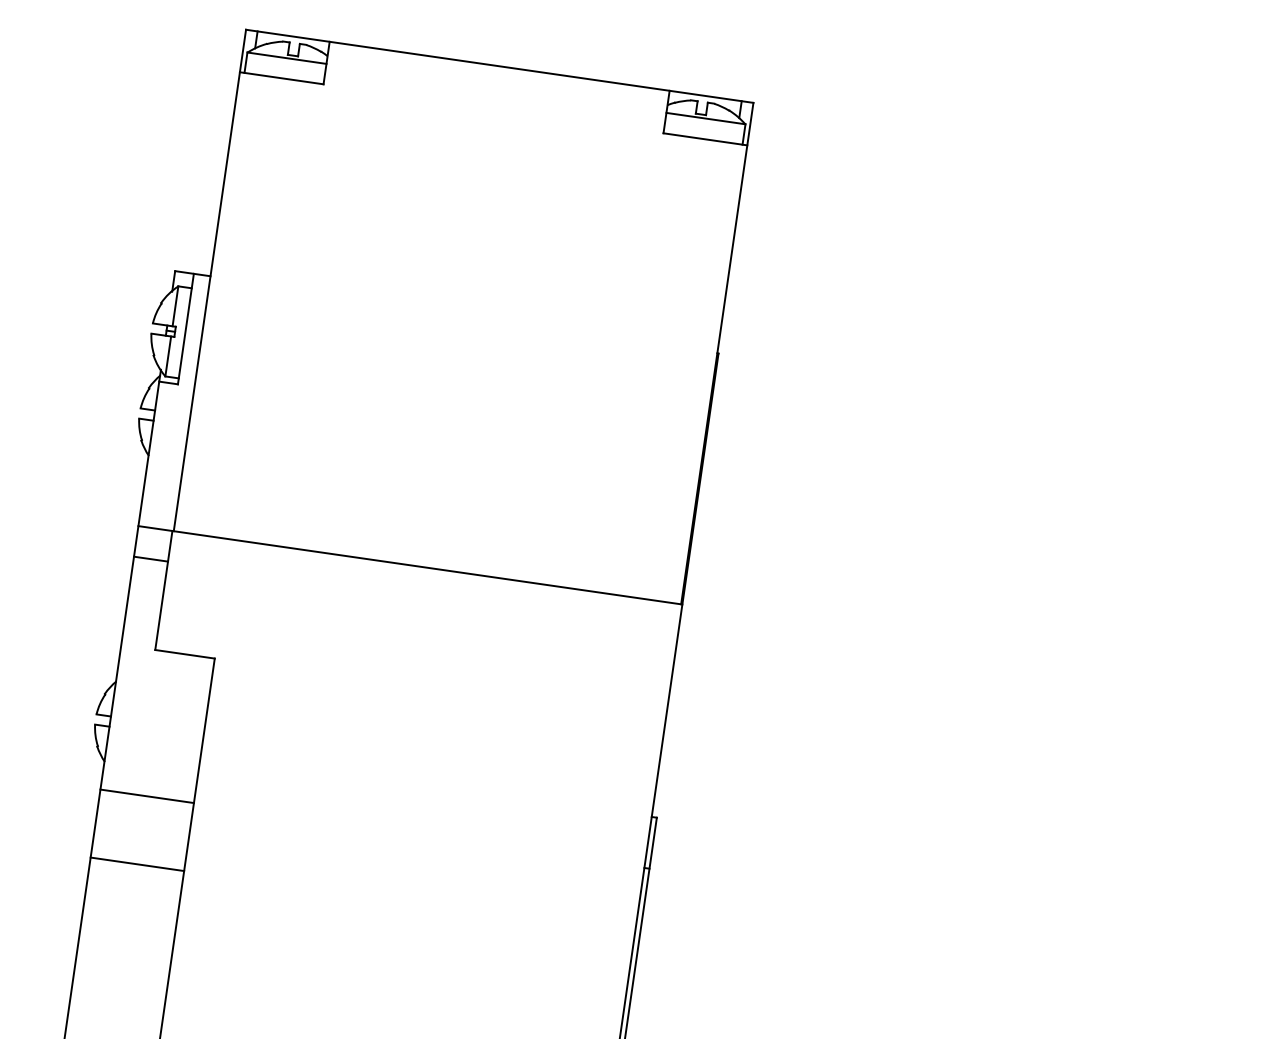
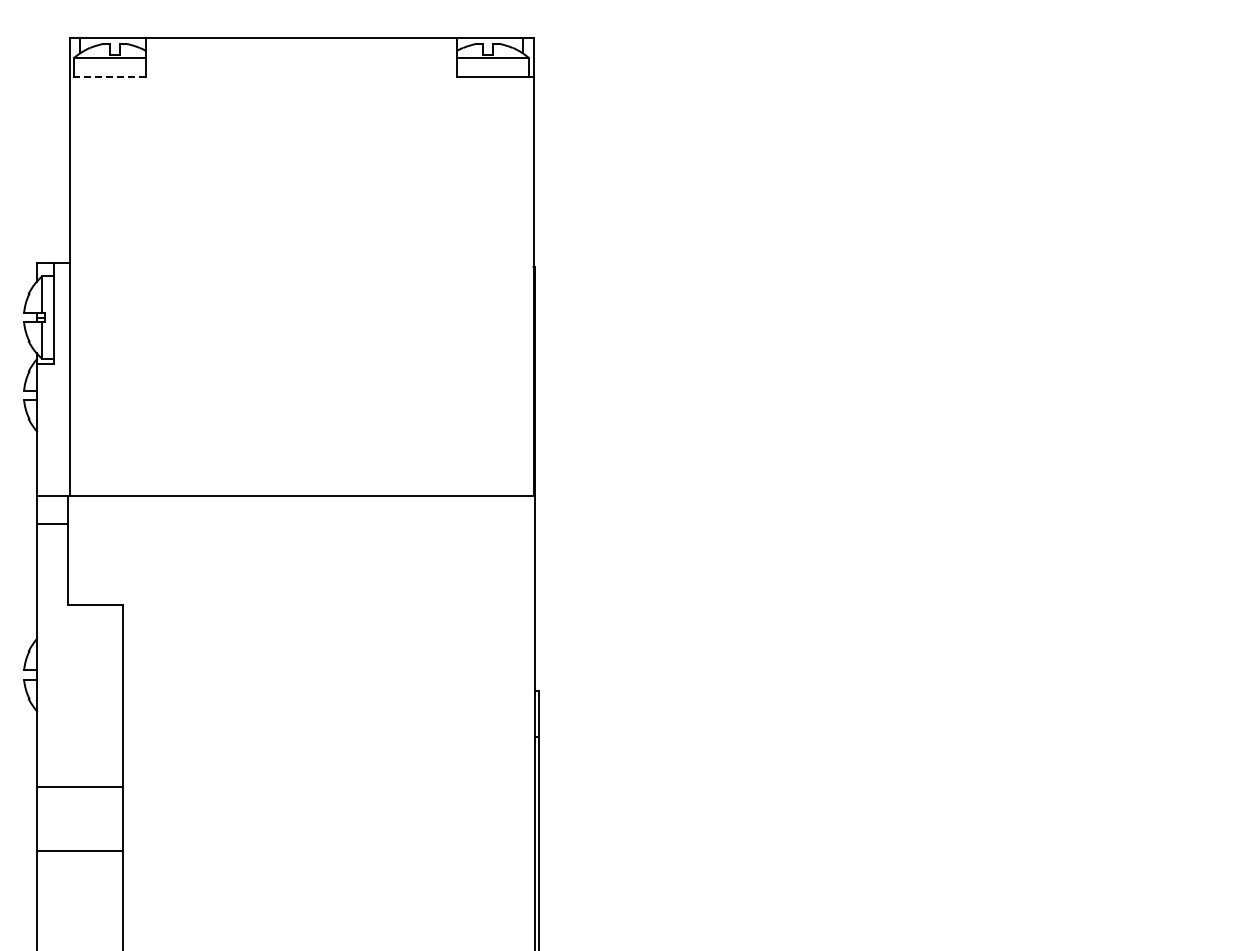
line: (281, 77) -> (107, 76), solid -> dashed
line: (146, 796) -> (79, 787), moved
line: (136, 864) -> (79, 851), moved

